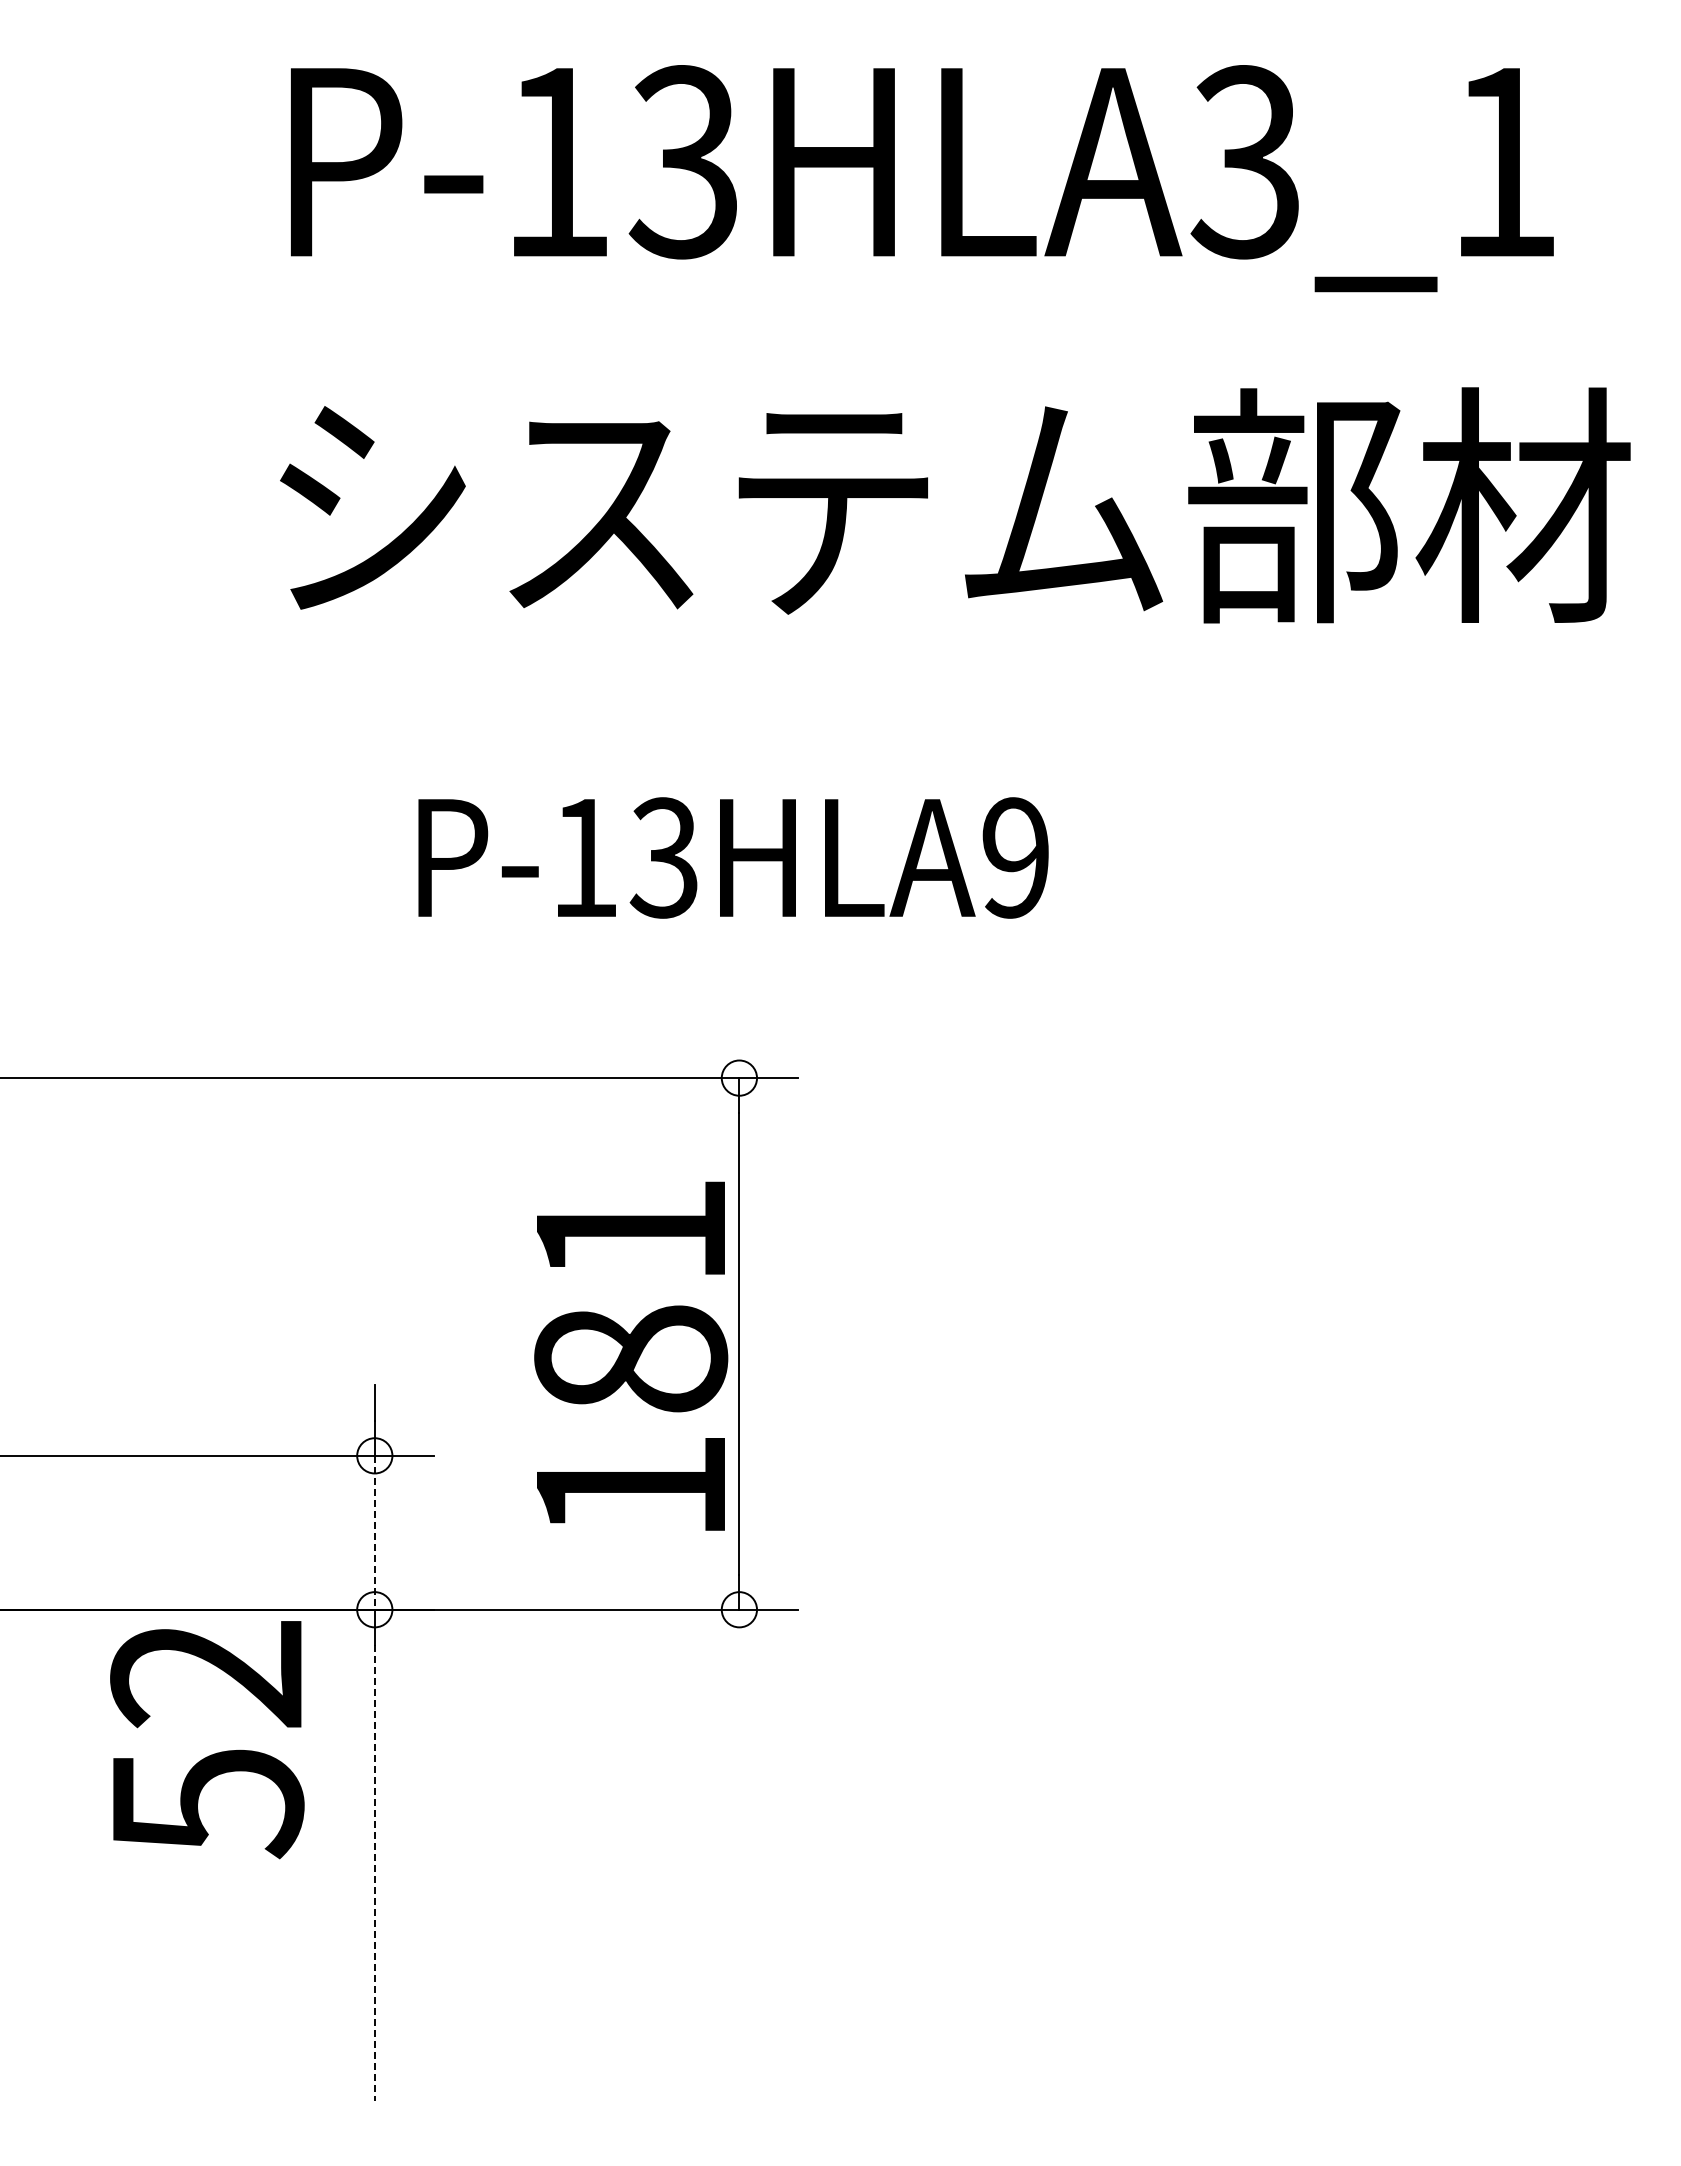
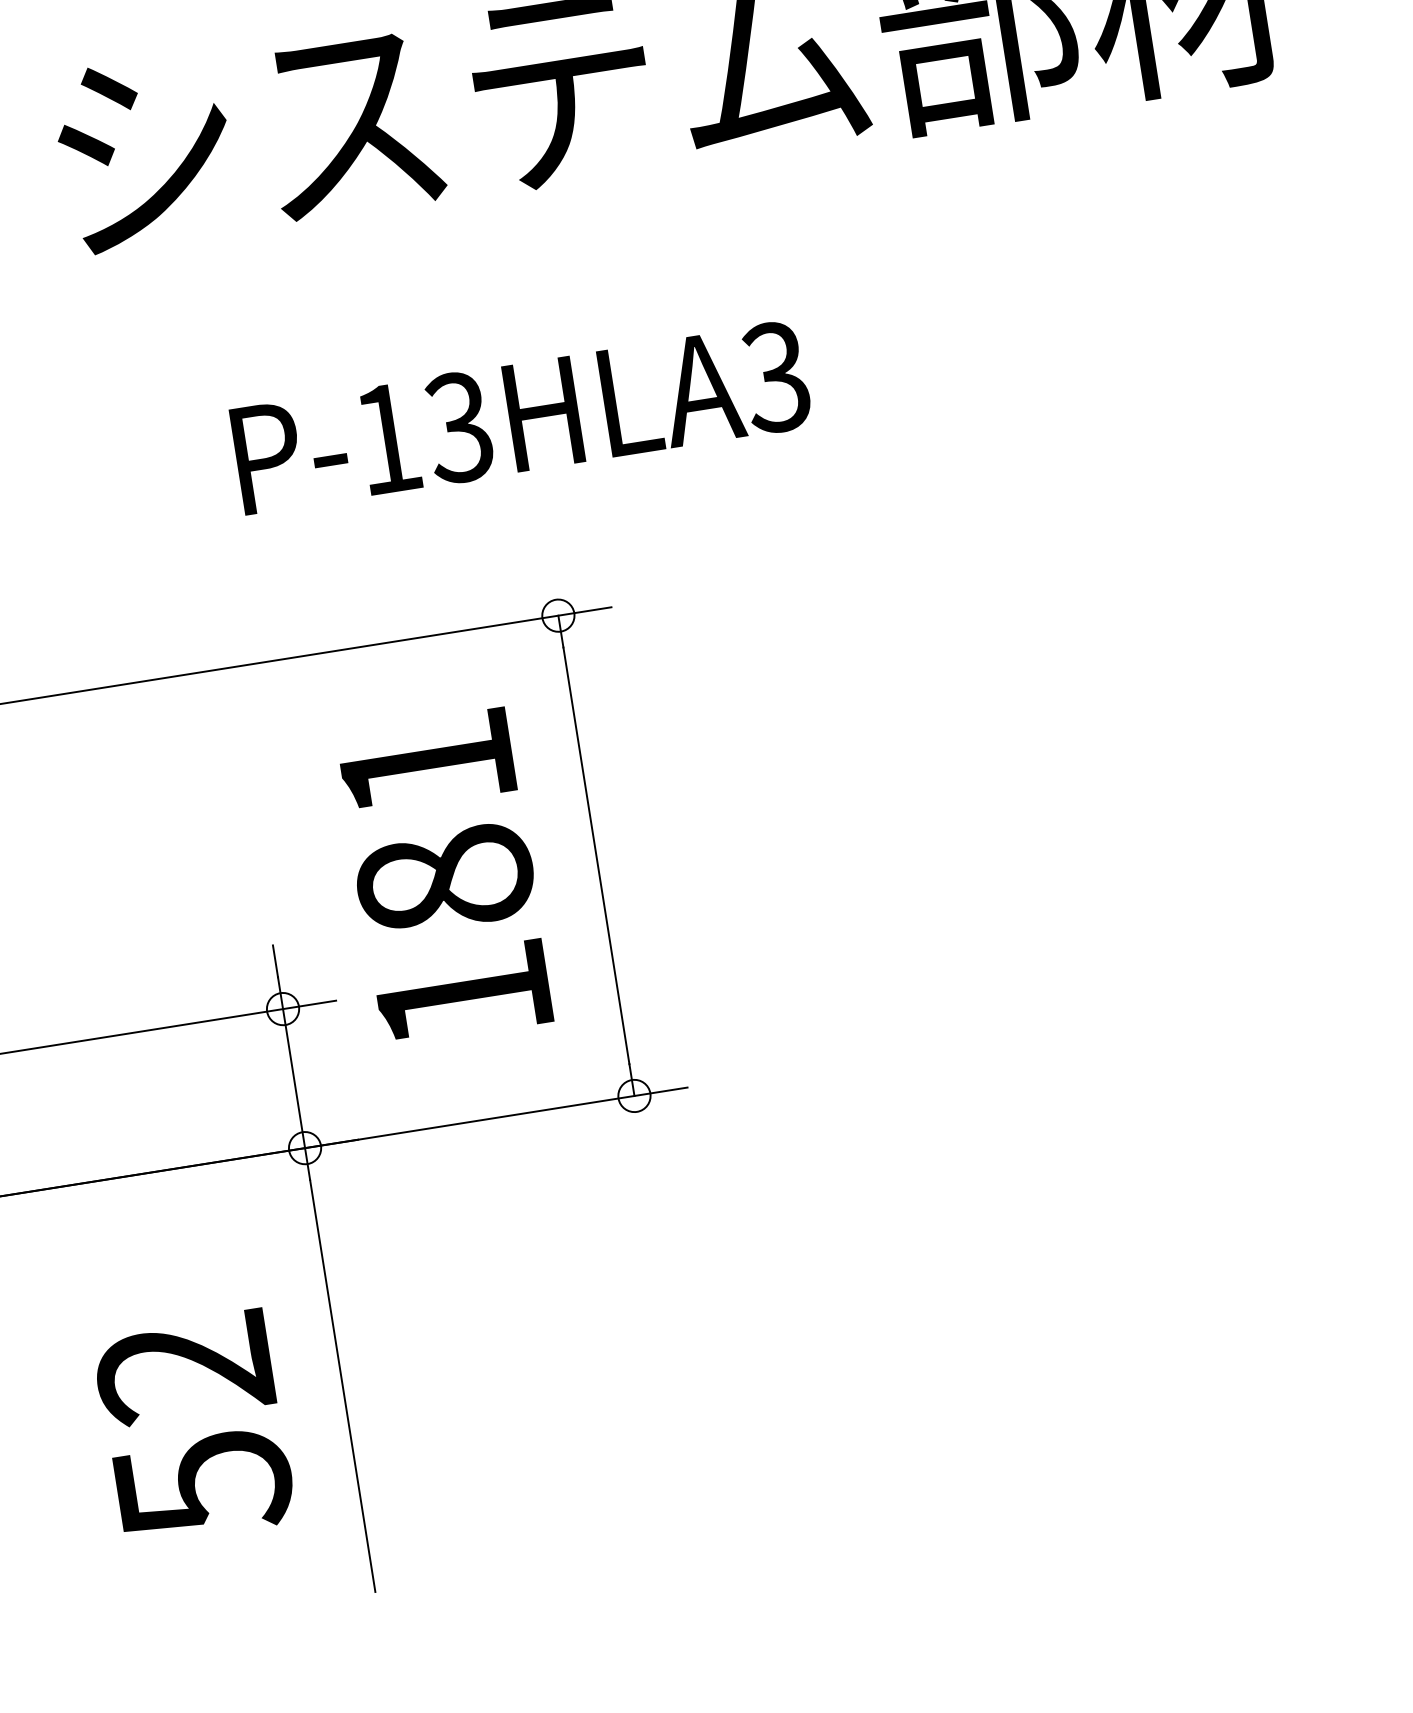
text: (1014, 857) -> (775, 376), P-13HLA9 -> P-13HLA3
text: (631, 1355) -> (445, 876), moved
line: (374, 1532) -> (293, 1078), dashed -> solid
text: (207, 1740) -> (194, 1428), moved
line: (374, 1873) -> (342, 1386), dashed -> solid

